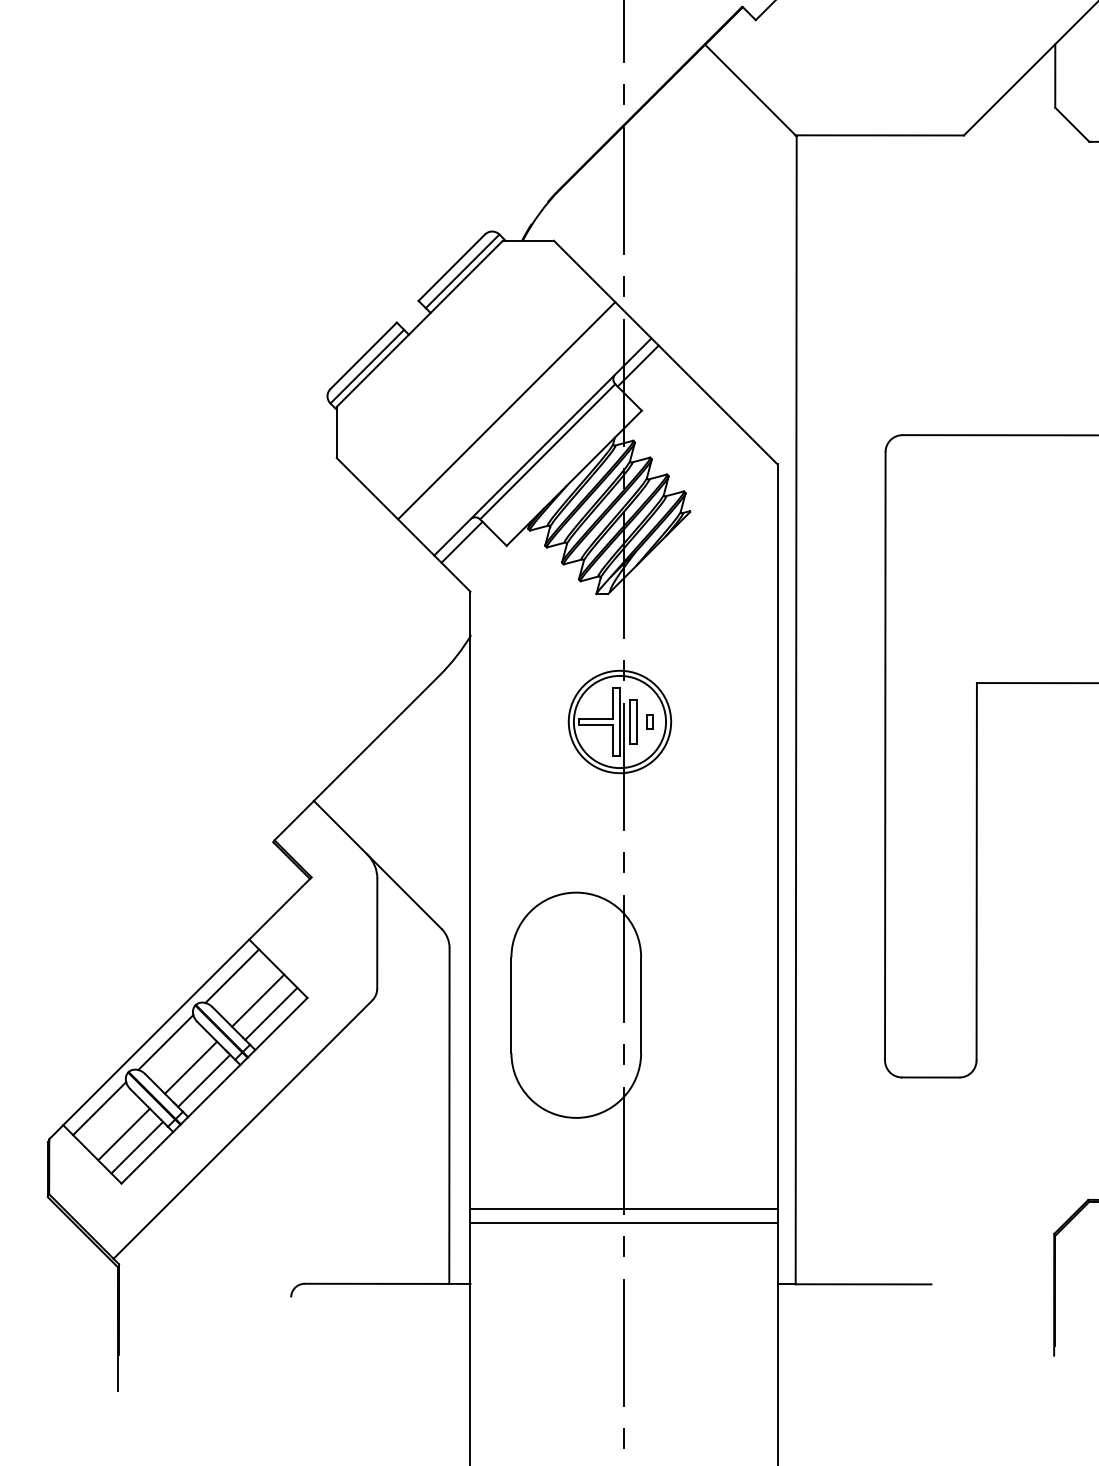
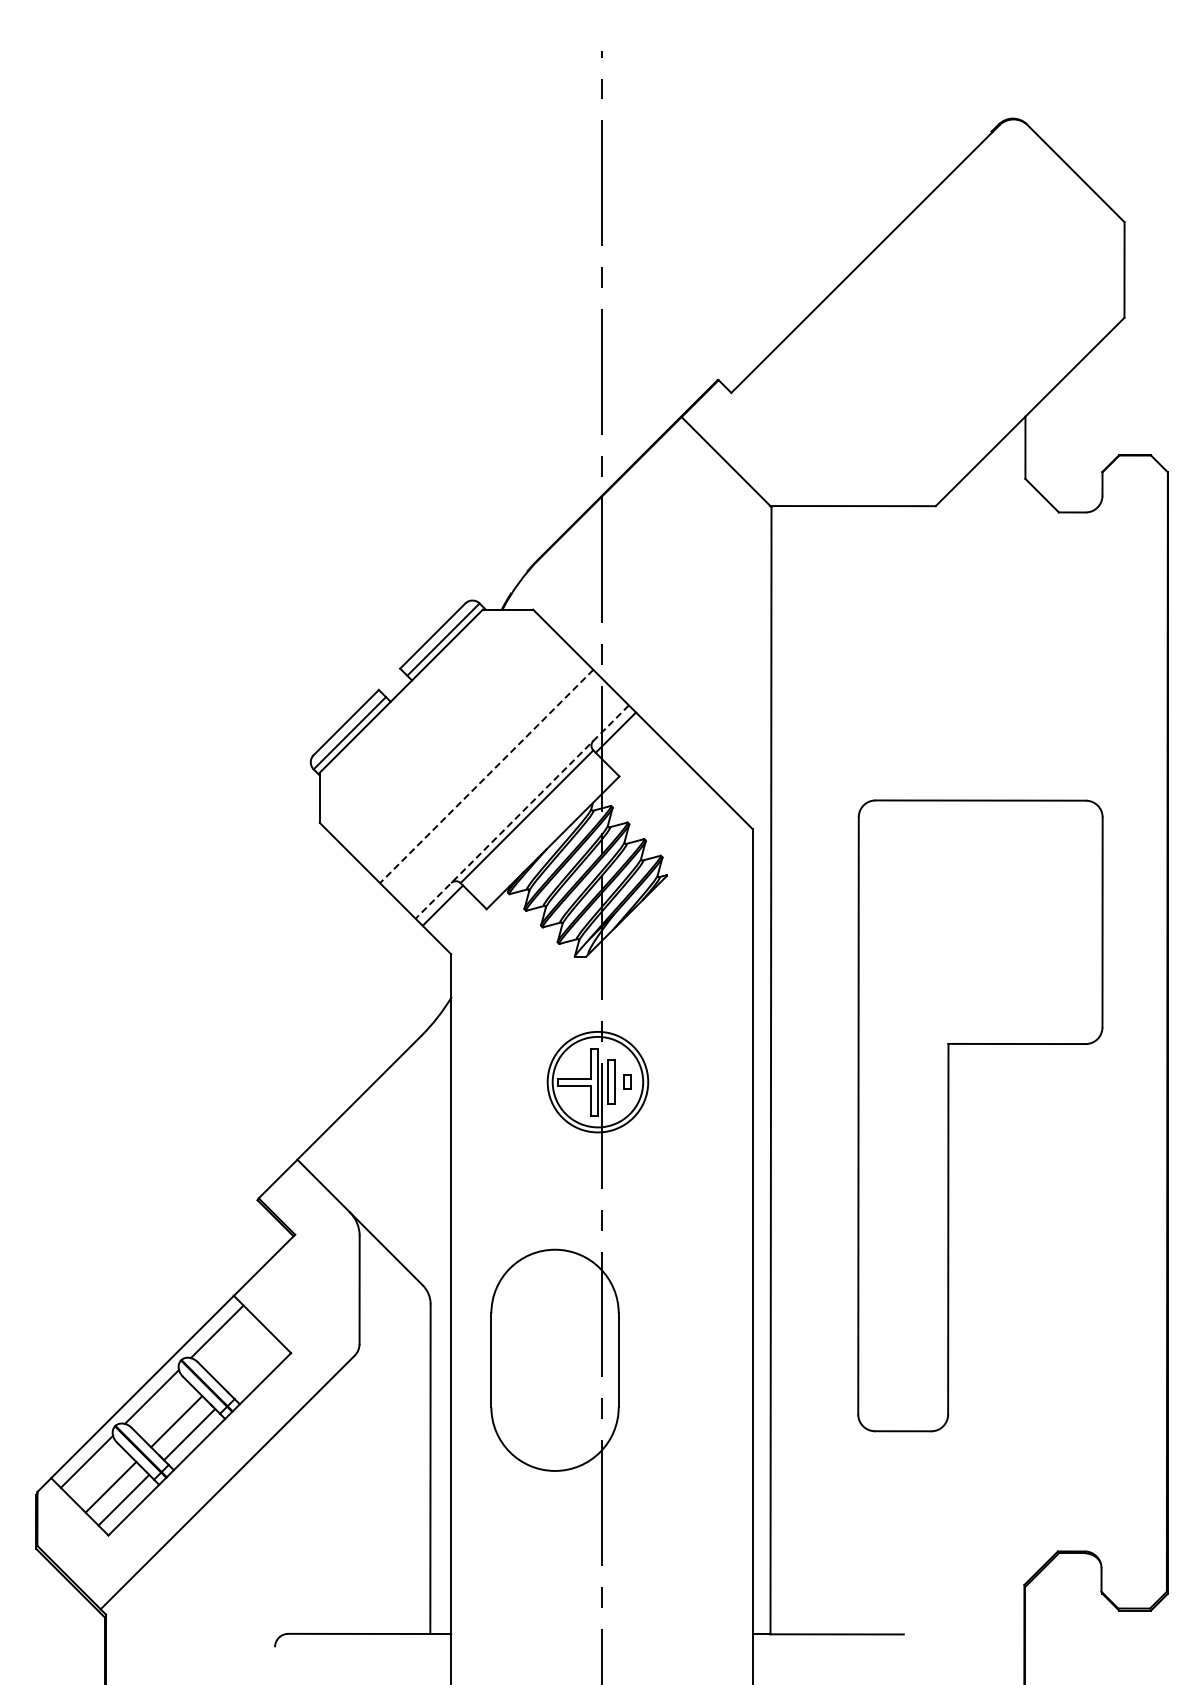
line: (506, 410) -> (486, 776), solid -> dashed
line: (543, 447) -> (522, 812), solid -> dashed
line: (258, 1000) -> (242, 1355), removed
line: (271, 1013) -> (255, 1368), removed
line: (623, 1209) -> (601, 1560), removed
line: (623, 1223) -> (601, 1574), removed

